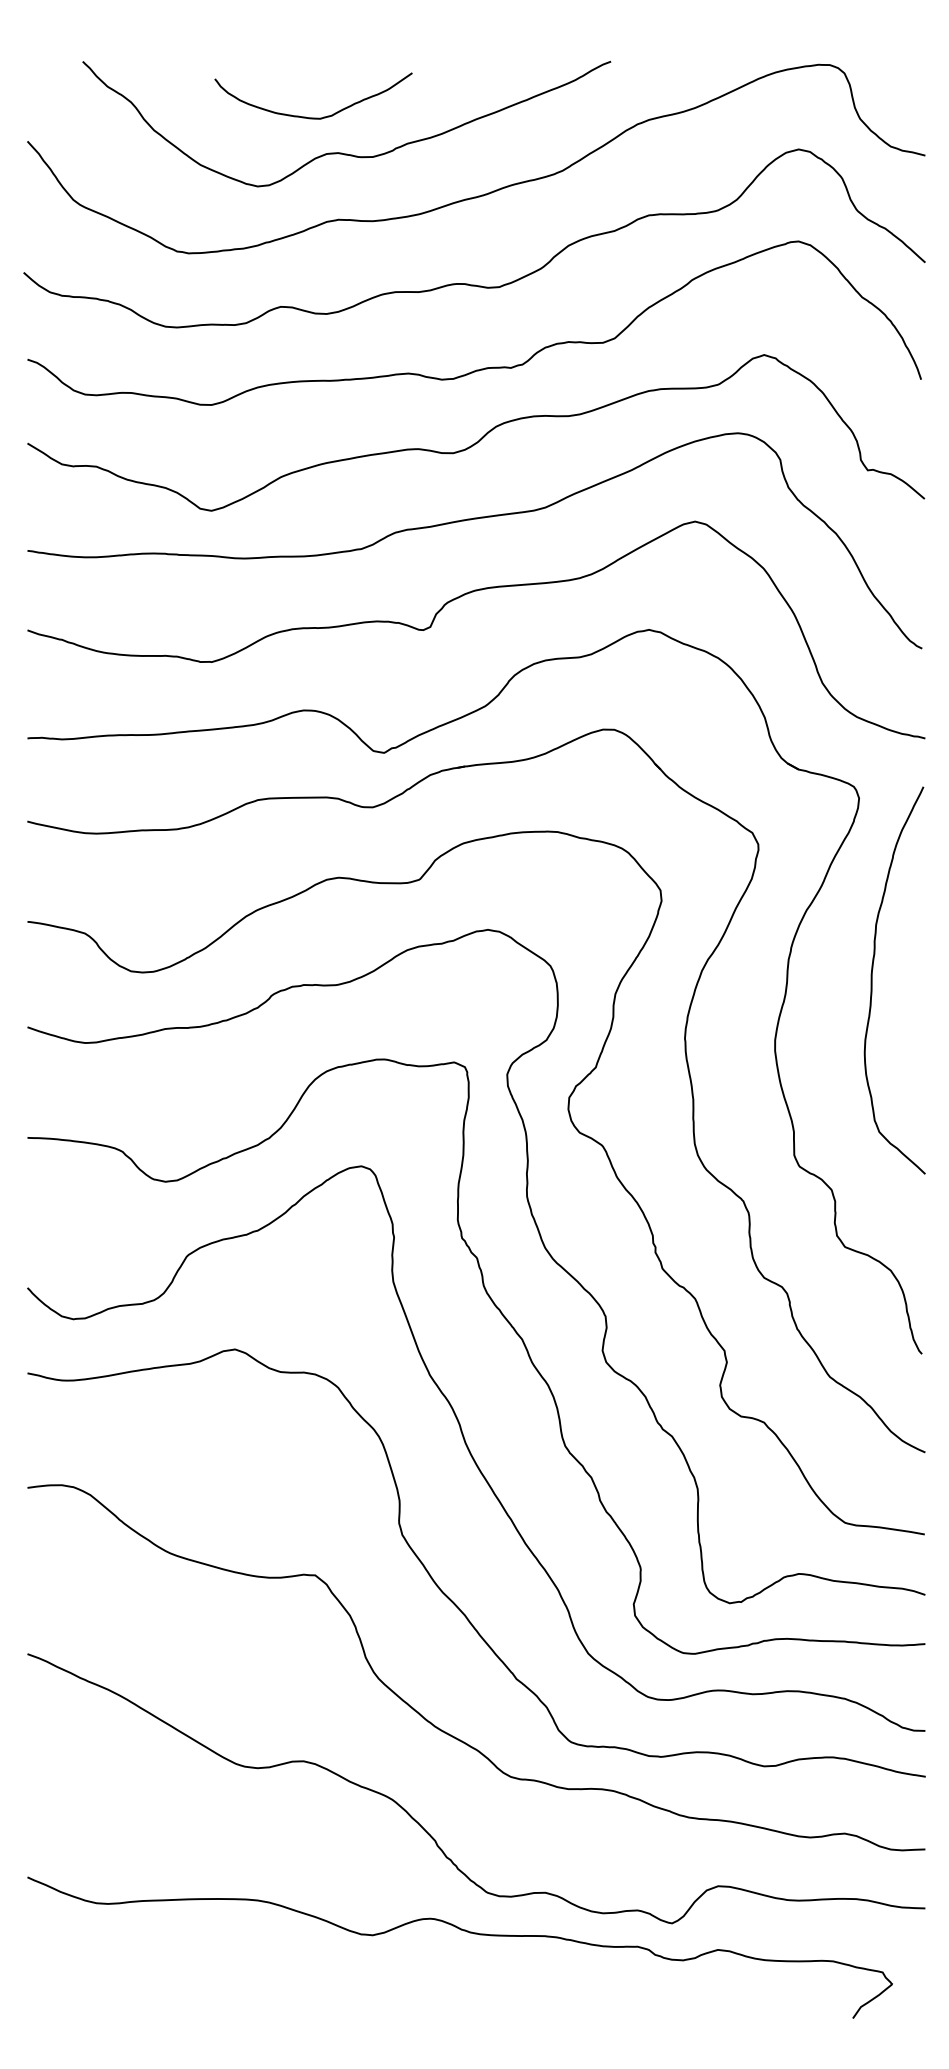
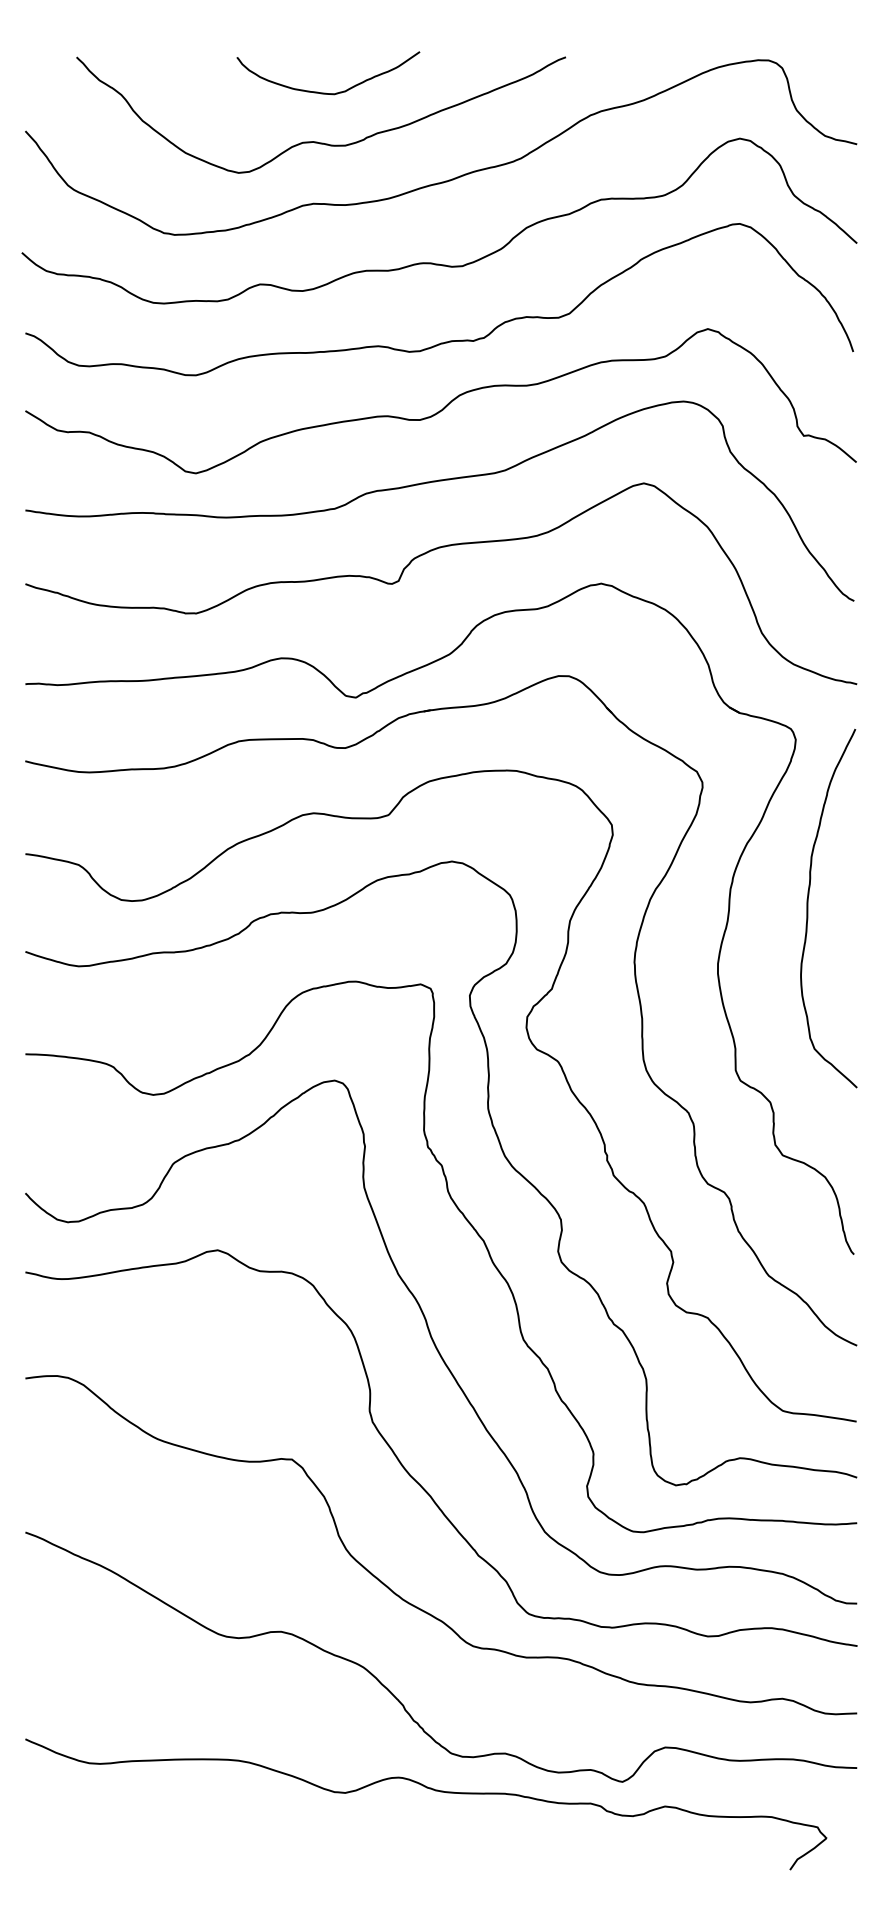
curve: (310, 116) -> (325, 92), moved

